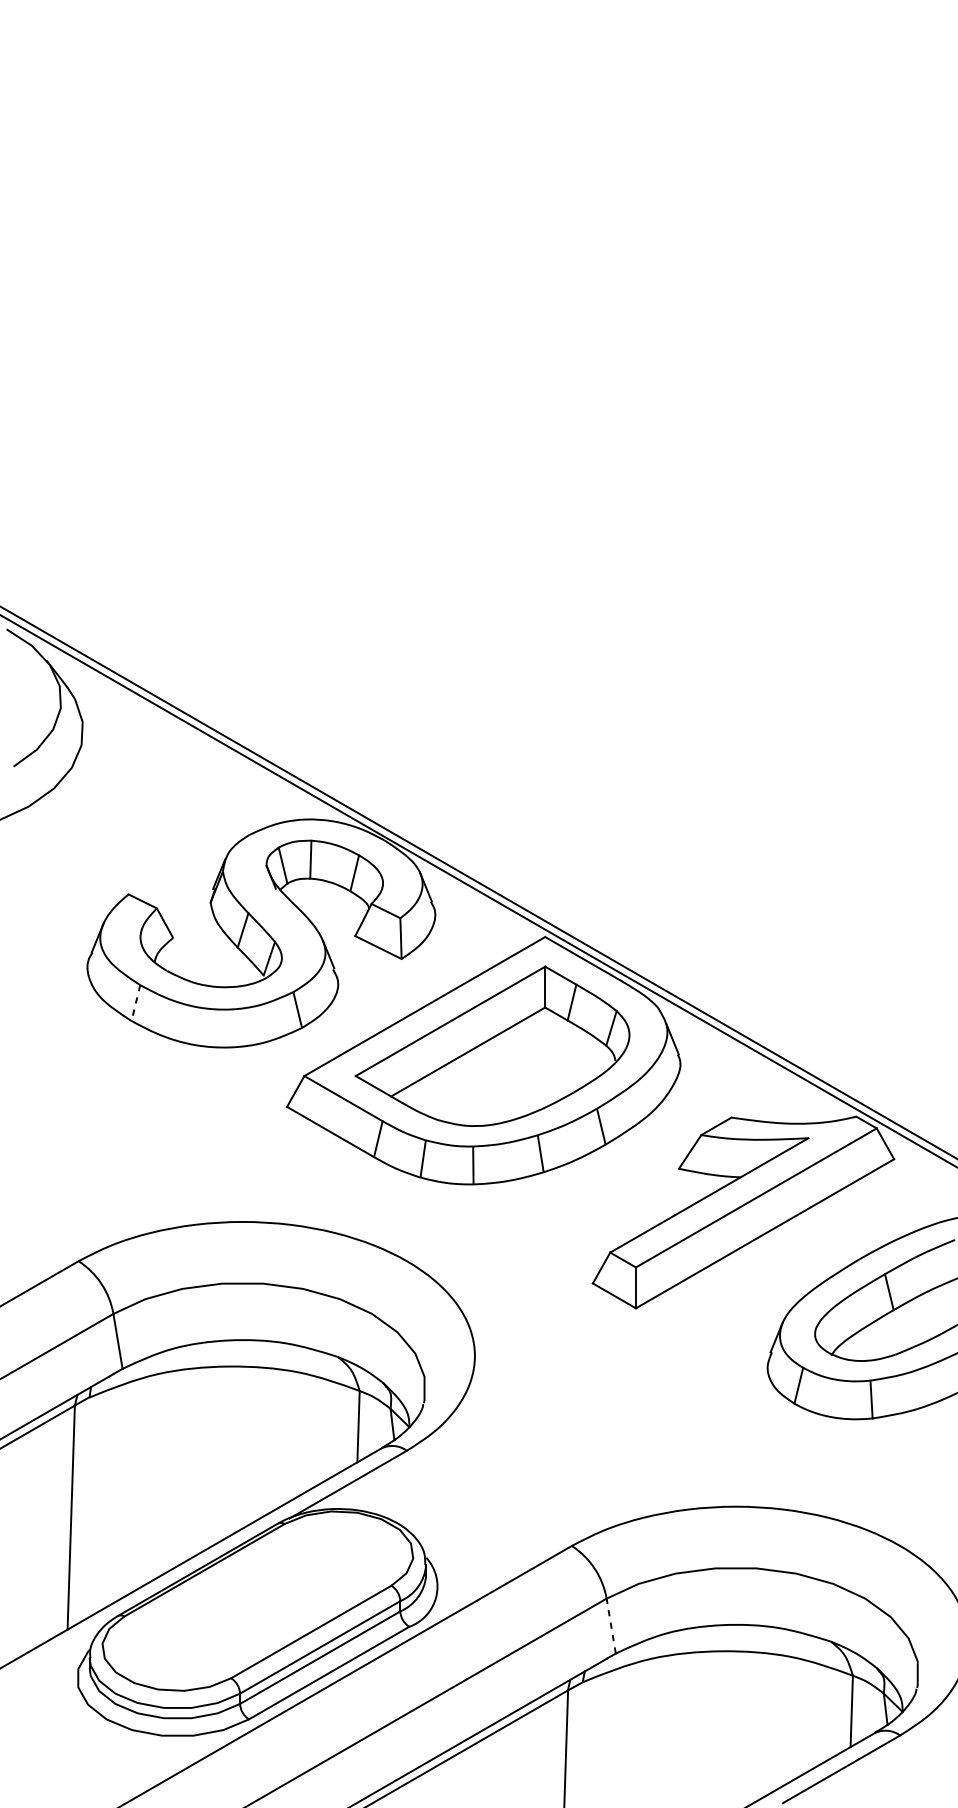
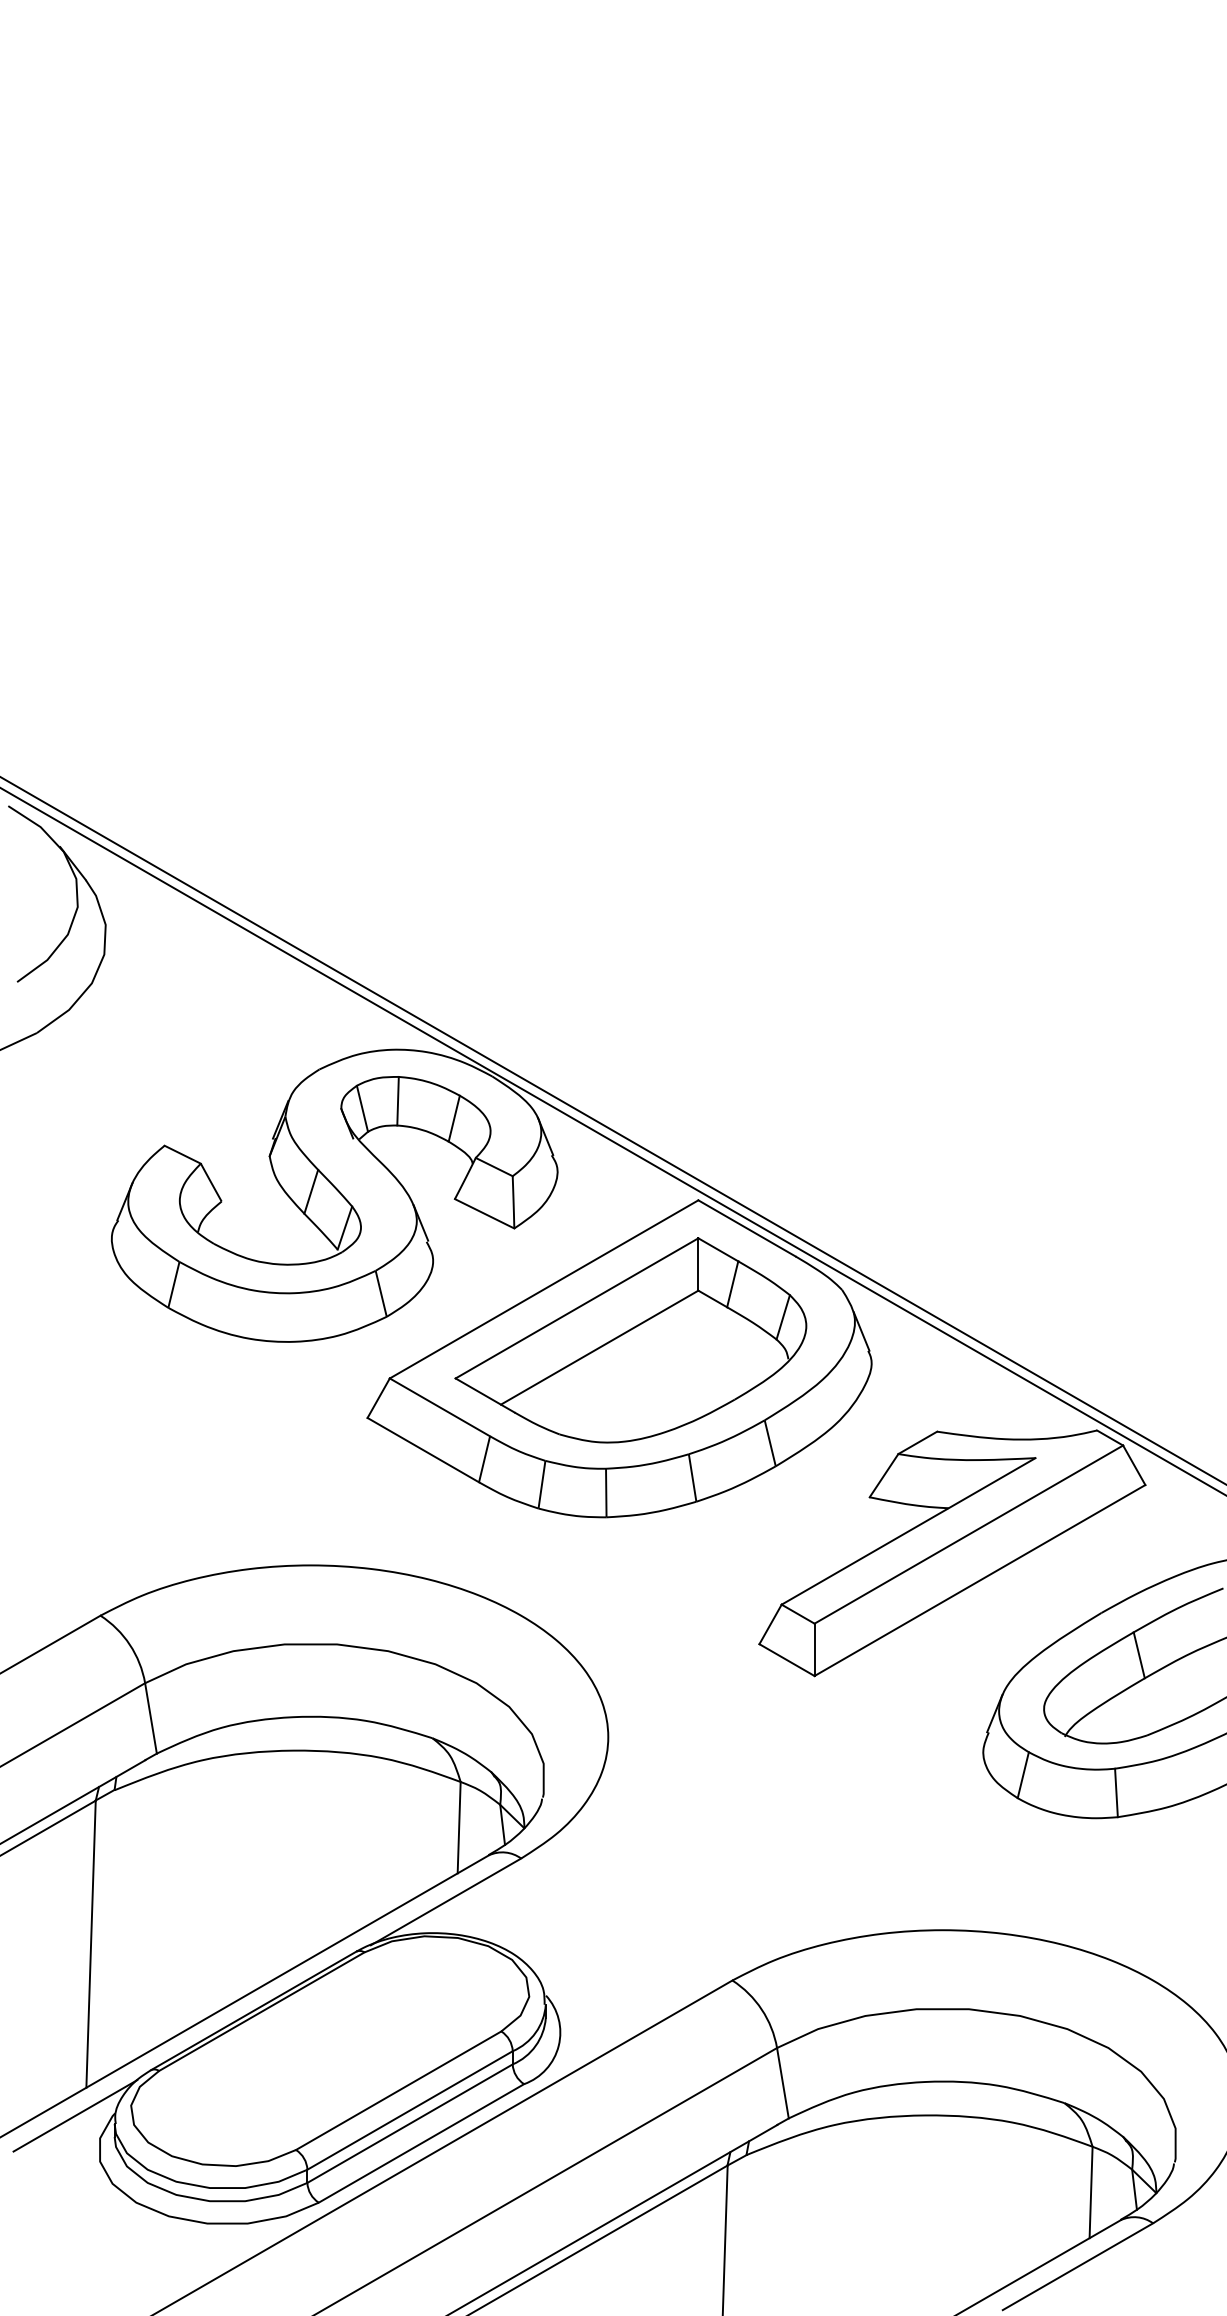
line: (135, 1002) -> (173, 1284), dashed -> solid
line: (610, 1626) -> (782, 2083), dashed -> solid
line: (59, 1651) -> (75, 2115), added

